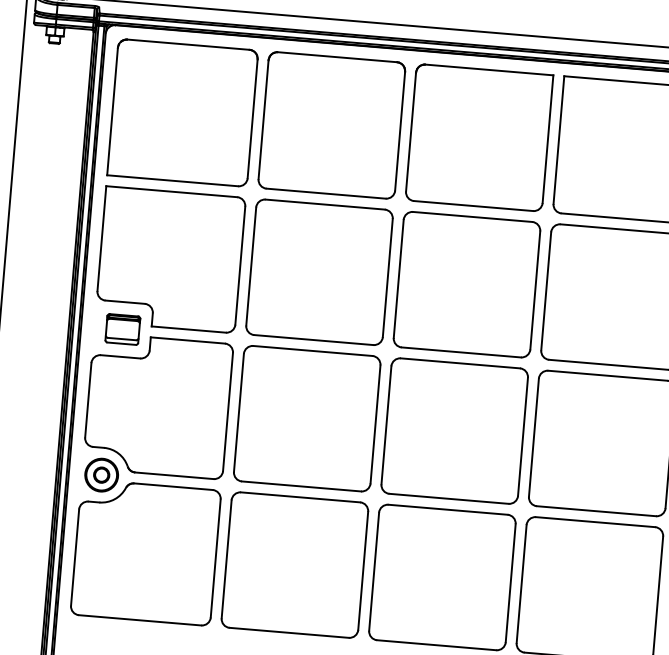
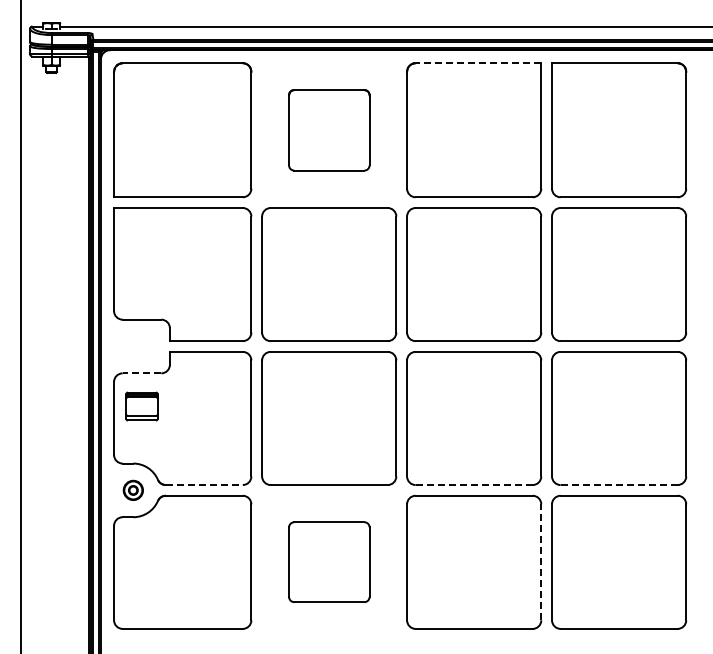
line: (489, 70) -> (478, 63), solid -> dashed
part: (332, 125) -> (329, 130), size x0.6
part: (122, 329) -> (141, 406), moved
line: (120, 356) -> (141, 373), solid -> dashed
part: (101, 475) -> (133, 490), size x0.6
line: (174, 476) -> (204, 485), solid -> dashed
line: (449, 499) -> (474, 485), solid -> dashed
line: (596, 511) -> (619, 485), solid -> dashed
part: (295, 564) -> (329, 561), size x0.6
line: (510, 583) -> (541, 562), solid -> dashed

